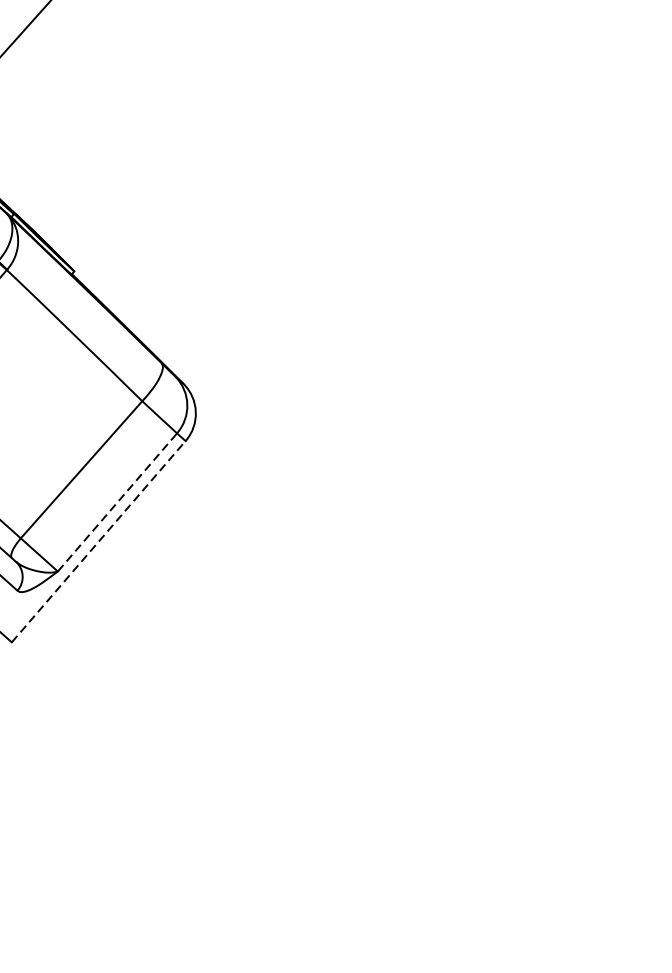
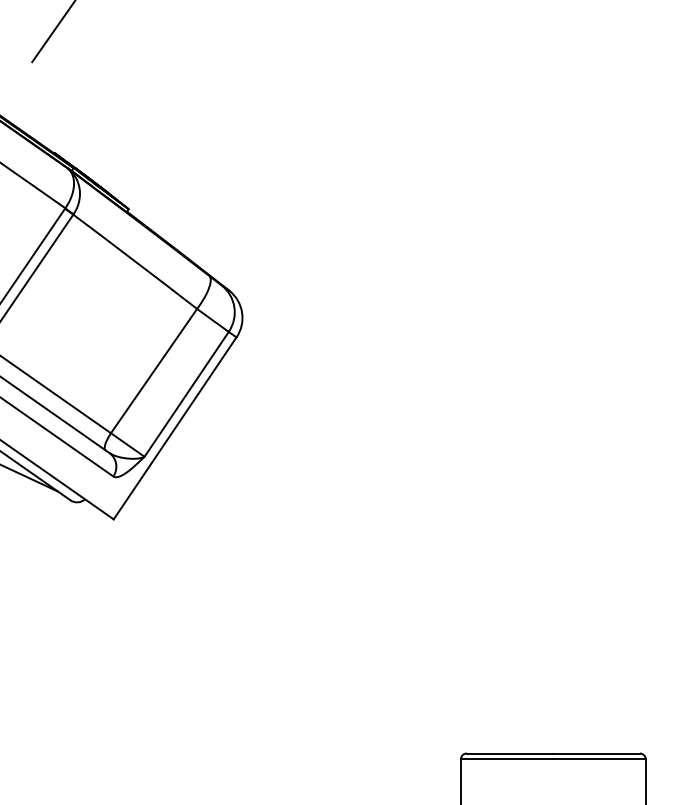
line: (117, 501) -> (186, 393), dashed -> solid
line: (99, 541) -> (175, 428), dashed -> solid

